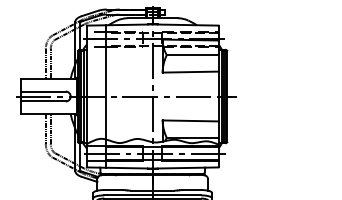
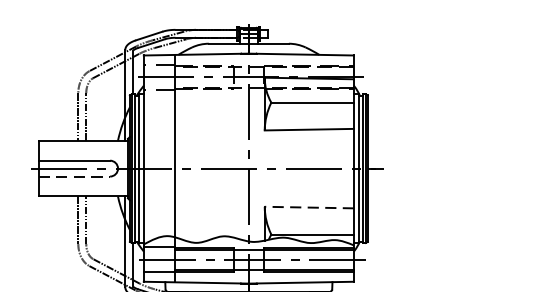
line: (43, 101) -> (74, 176), solid -> dashed
line: (190, 120) -> (309, 206), solid -> dashed

